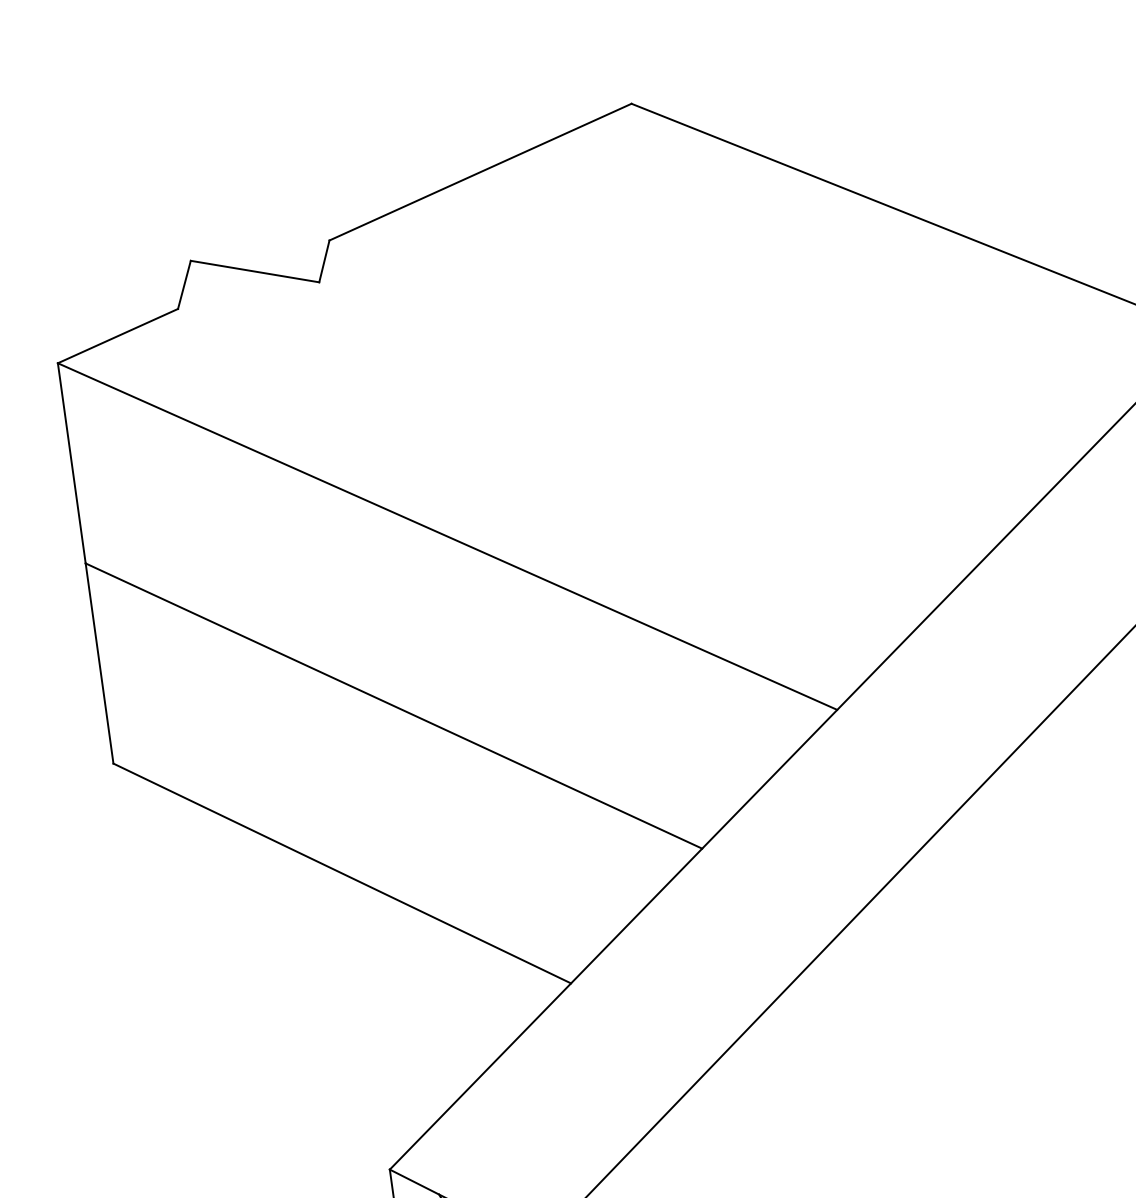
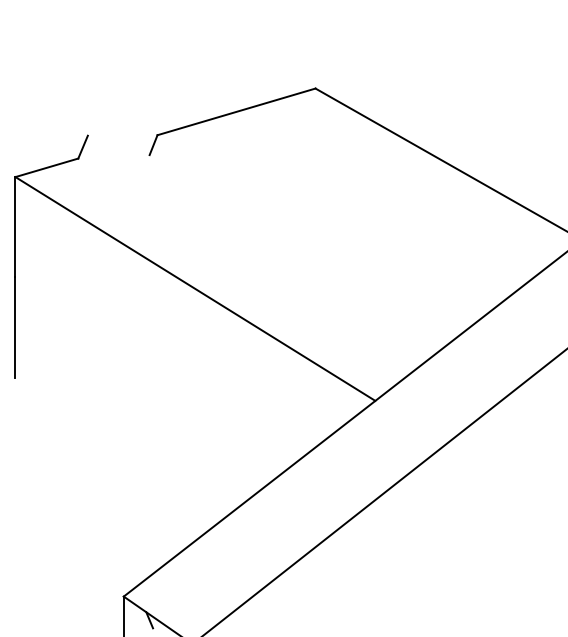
line: (254, 271) -> (118, 145), removed
line: (393, 705) -> (157, 368), removed
line: (342, 873) -> (120, 447), removed

